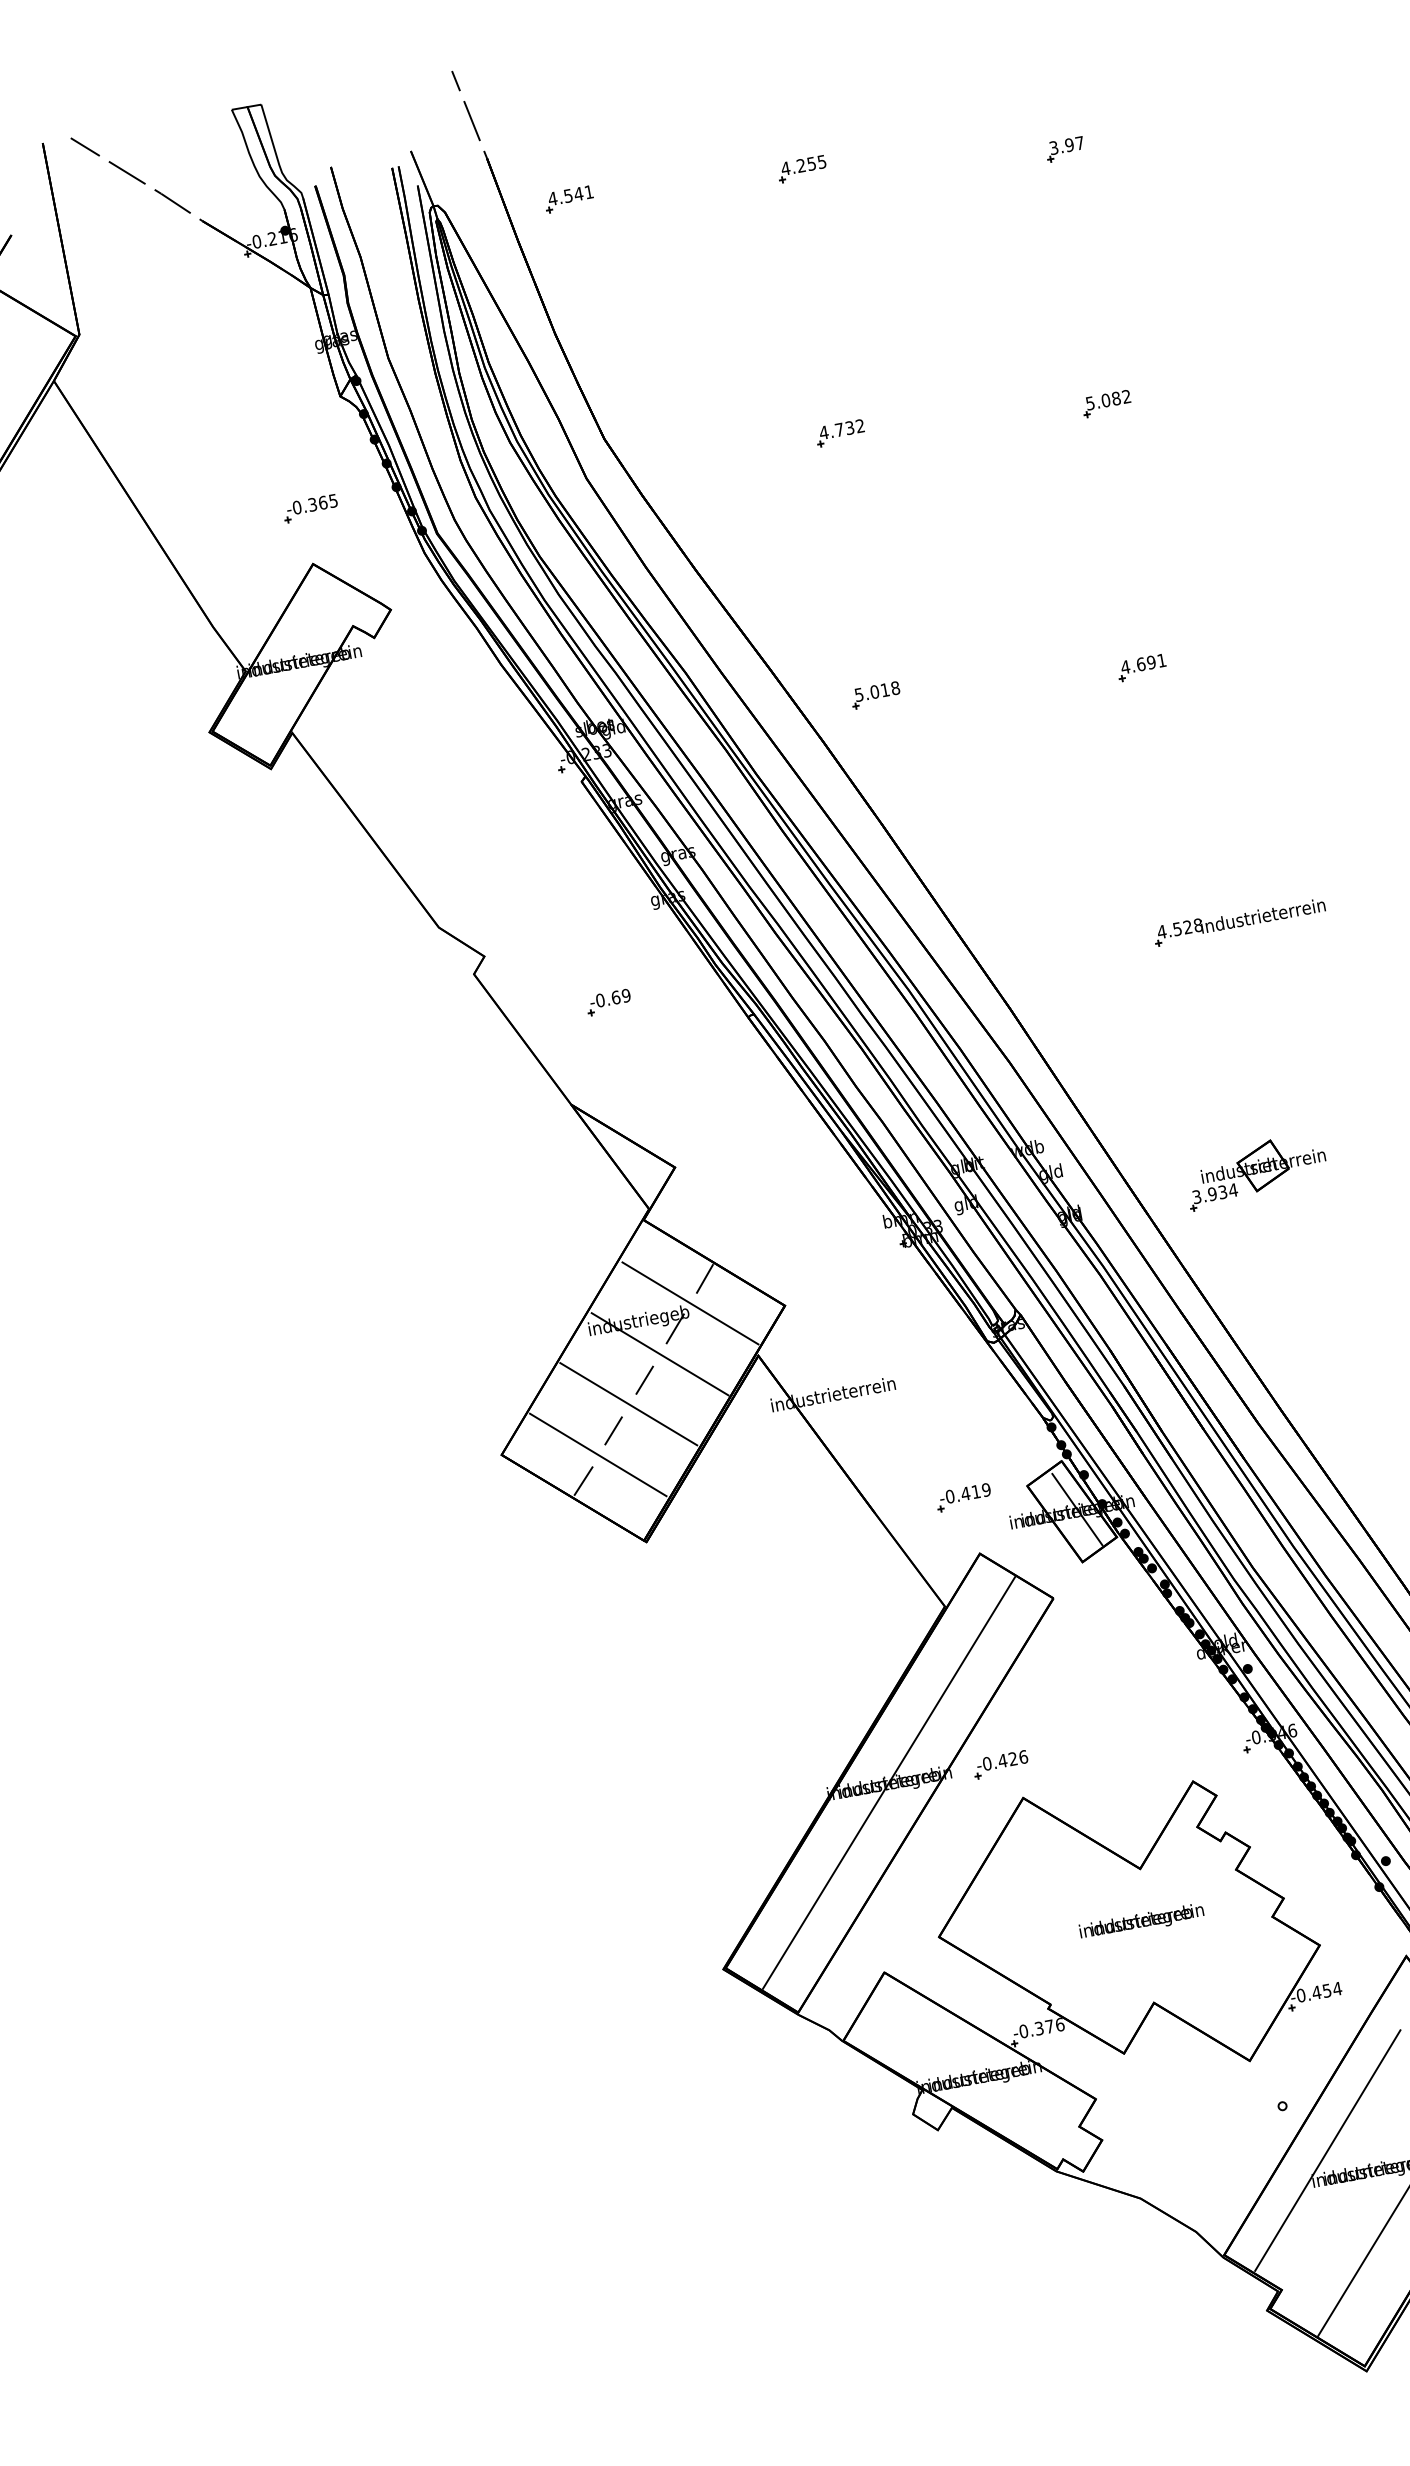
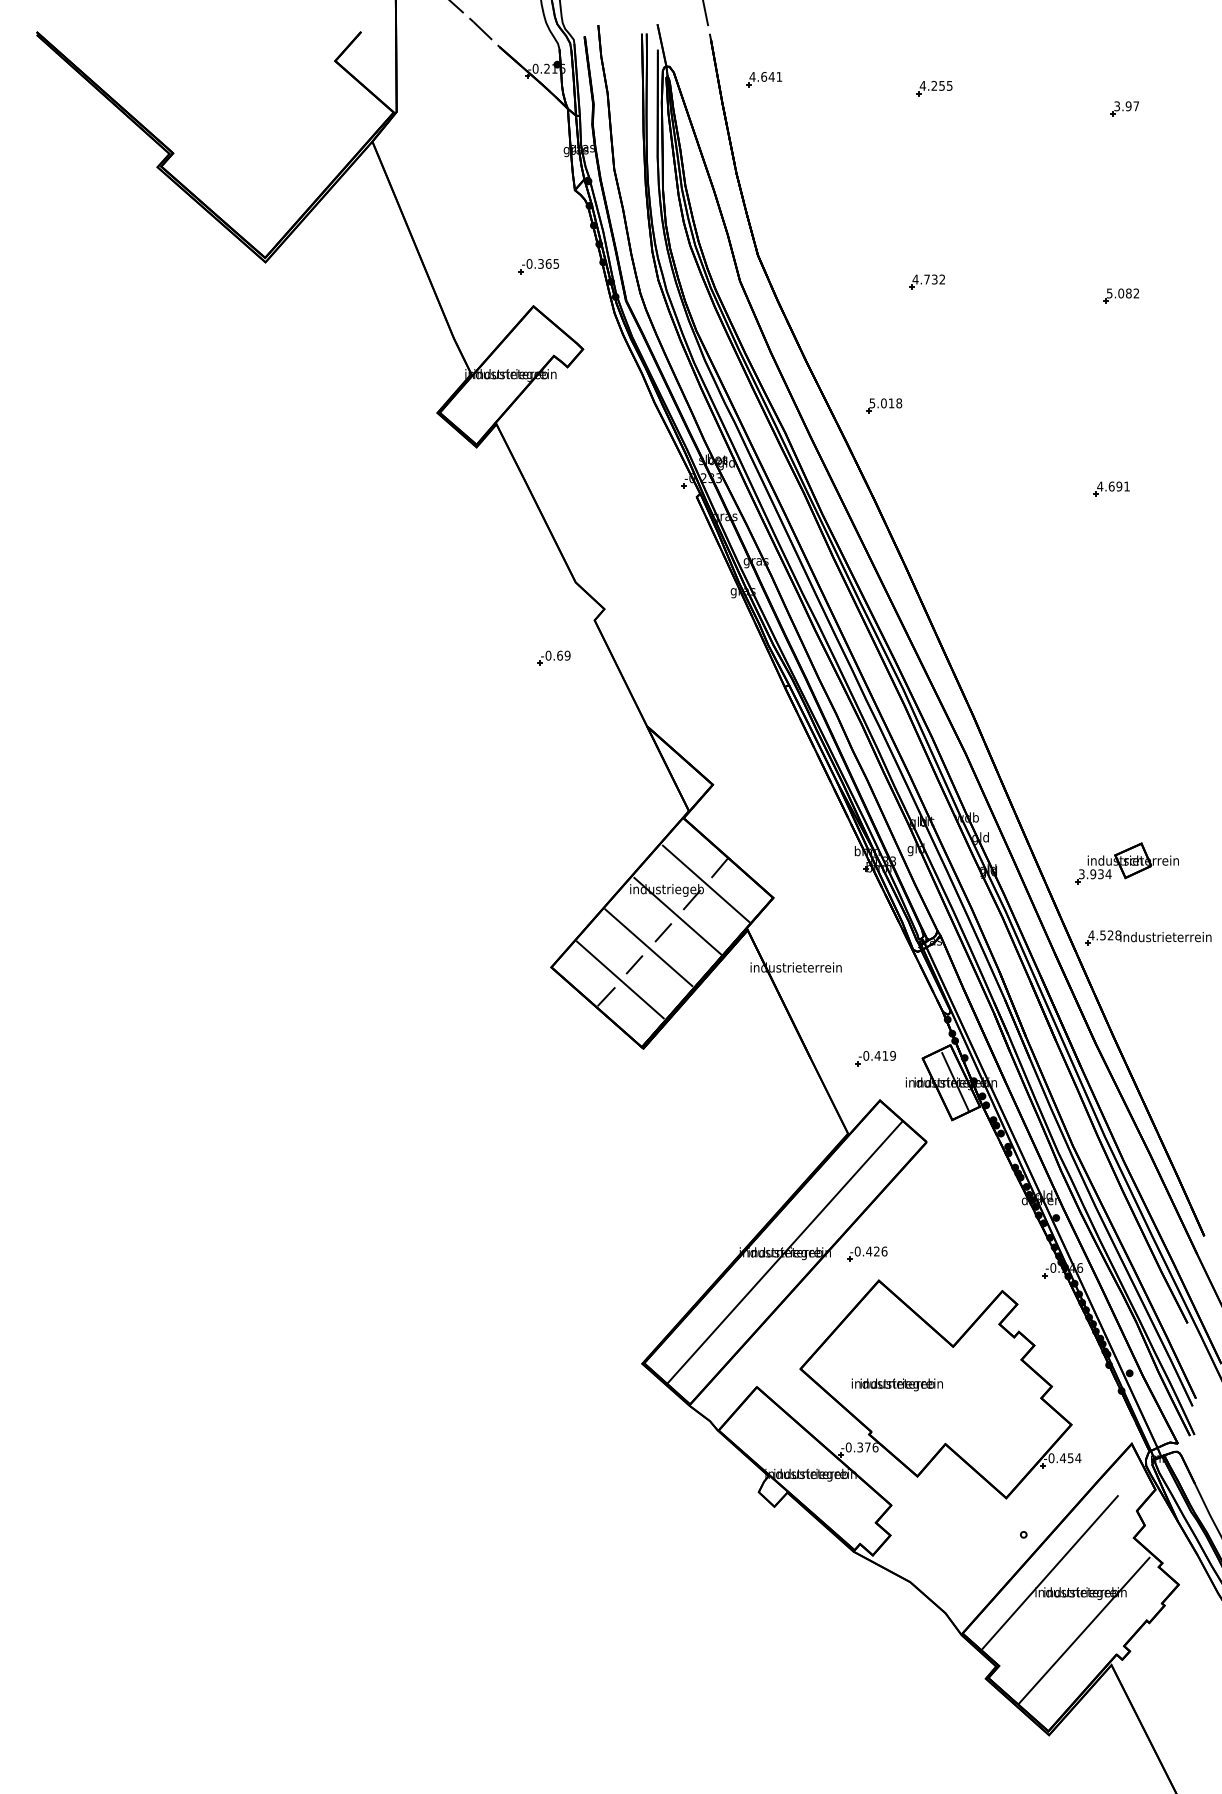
text: (568, 195) -> (764, 76), 4.541 -> 4.641
part: (876, 694) -> (884, 405), moved
part: (1239, 920) -> (1148, 937), moved
part: (607, 1001) -> (553, 657), moved
text: (1140, 1921) -> (896, 1384), moved

